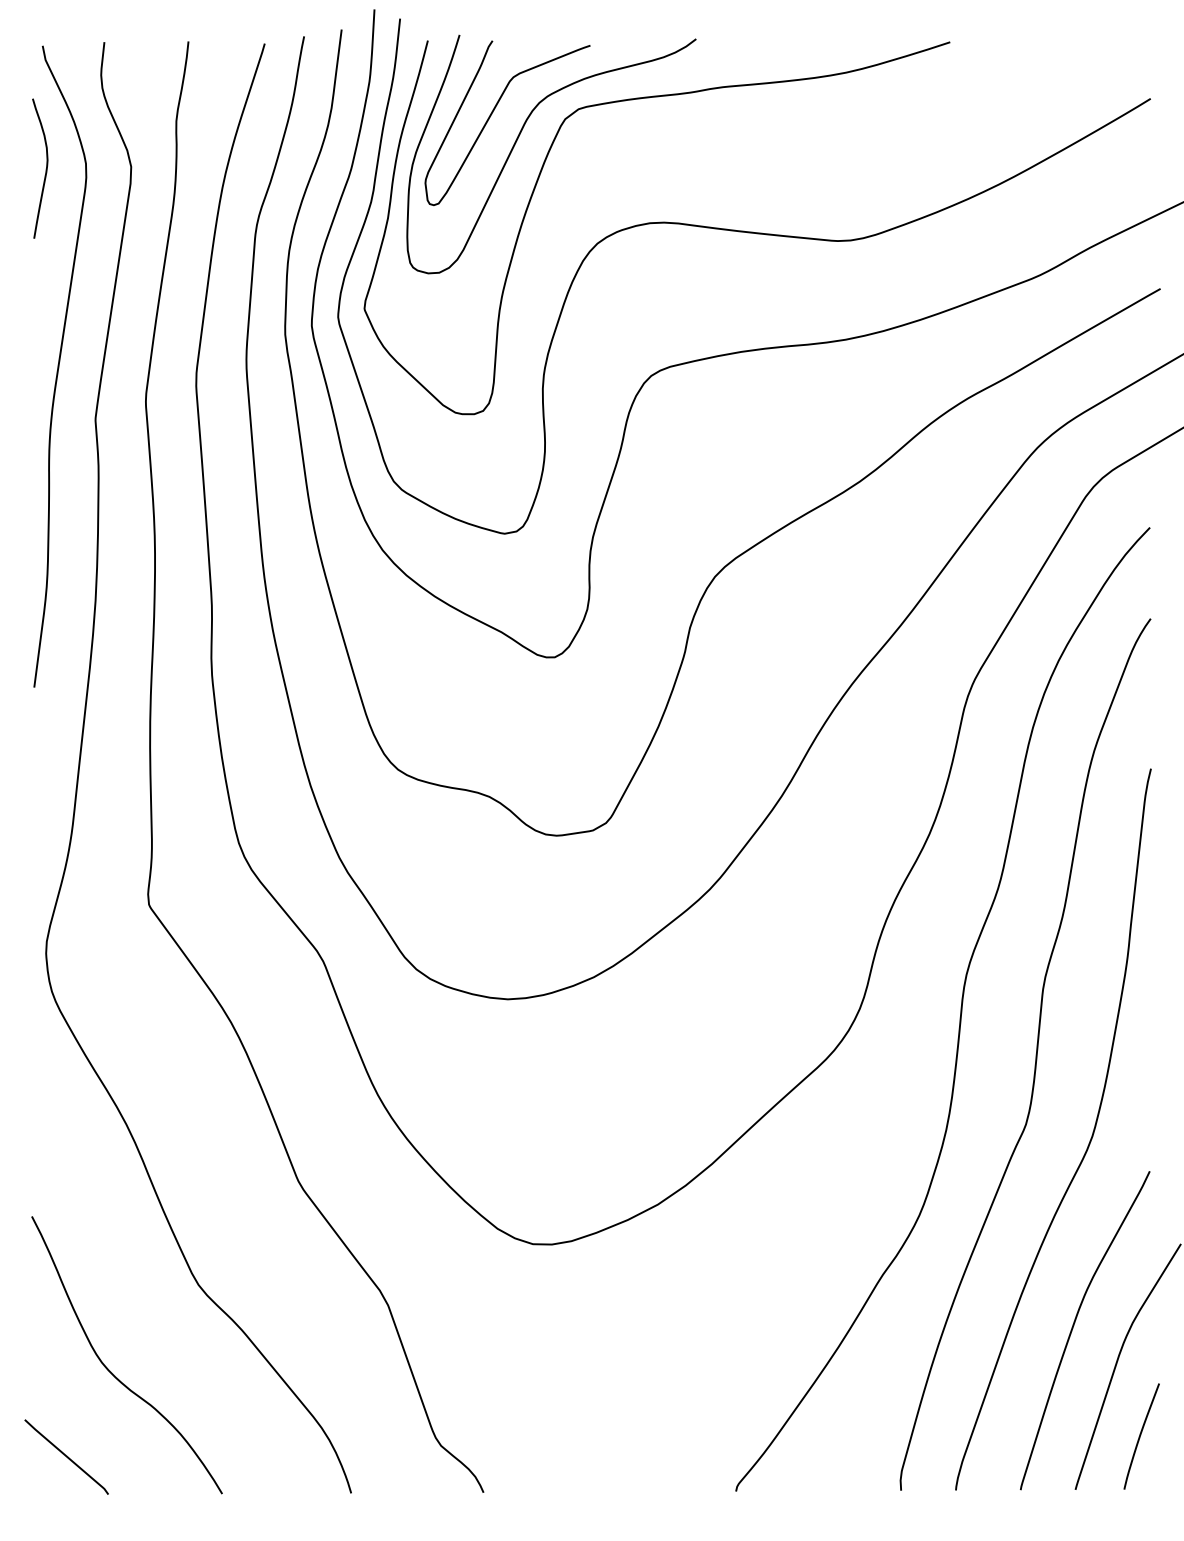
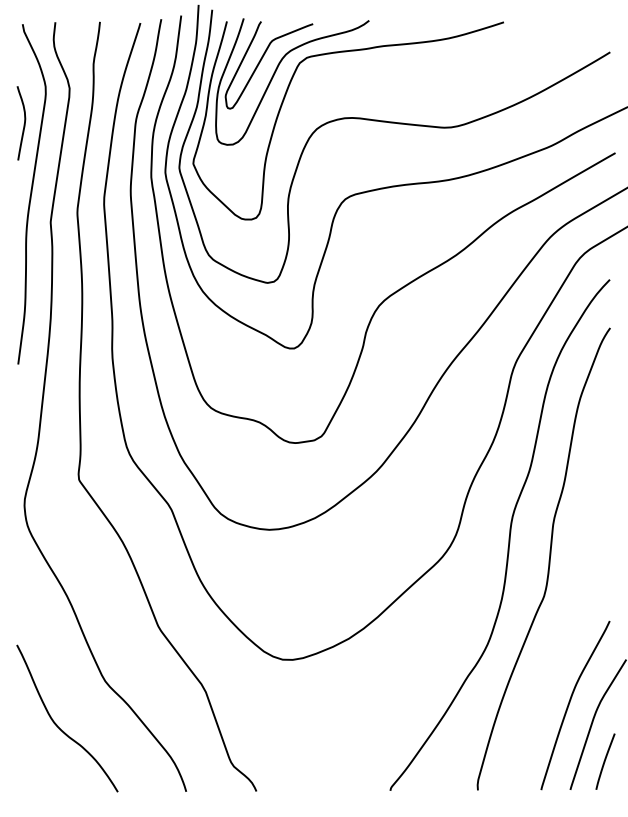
curve: (44, 170) -> (23, 124), moved
curve: (1086, 1143) -> (576, 606), removed
line: (64, 1456) -> (34, 772), removed

